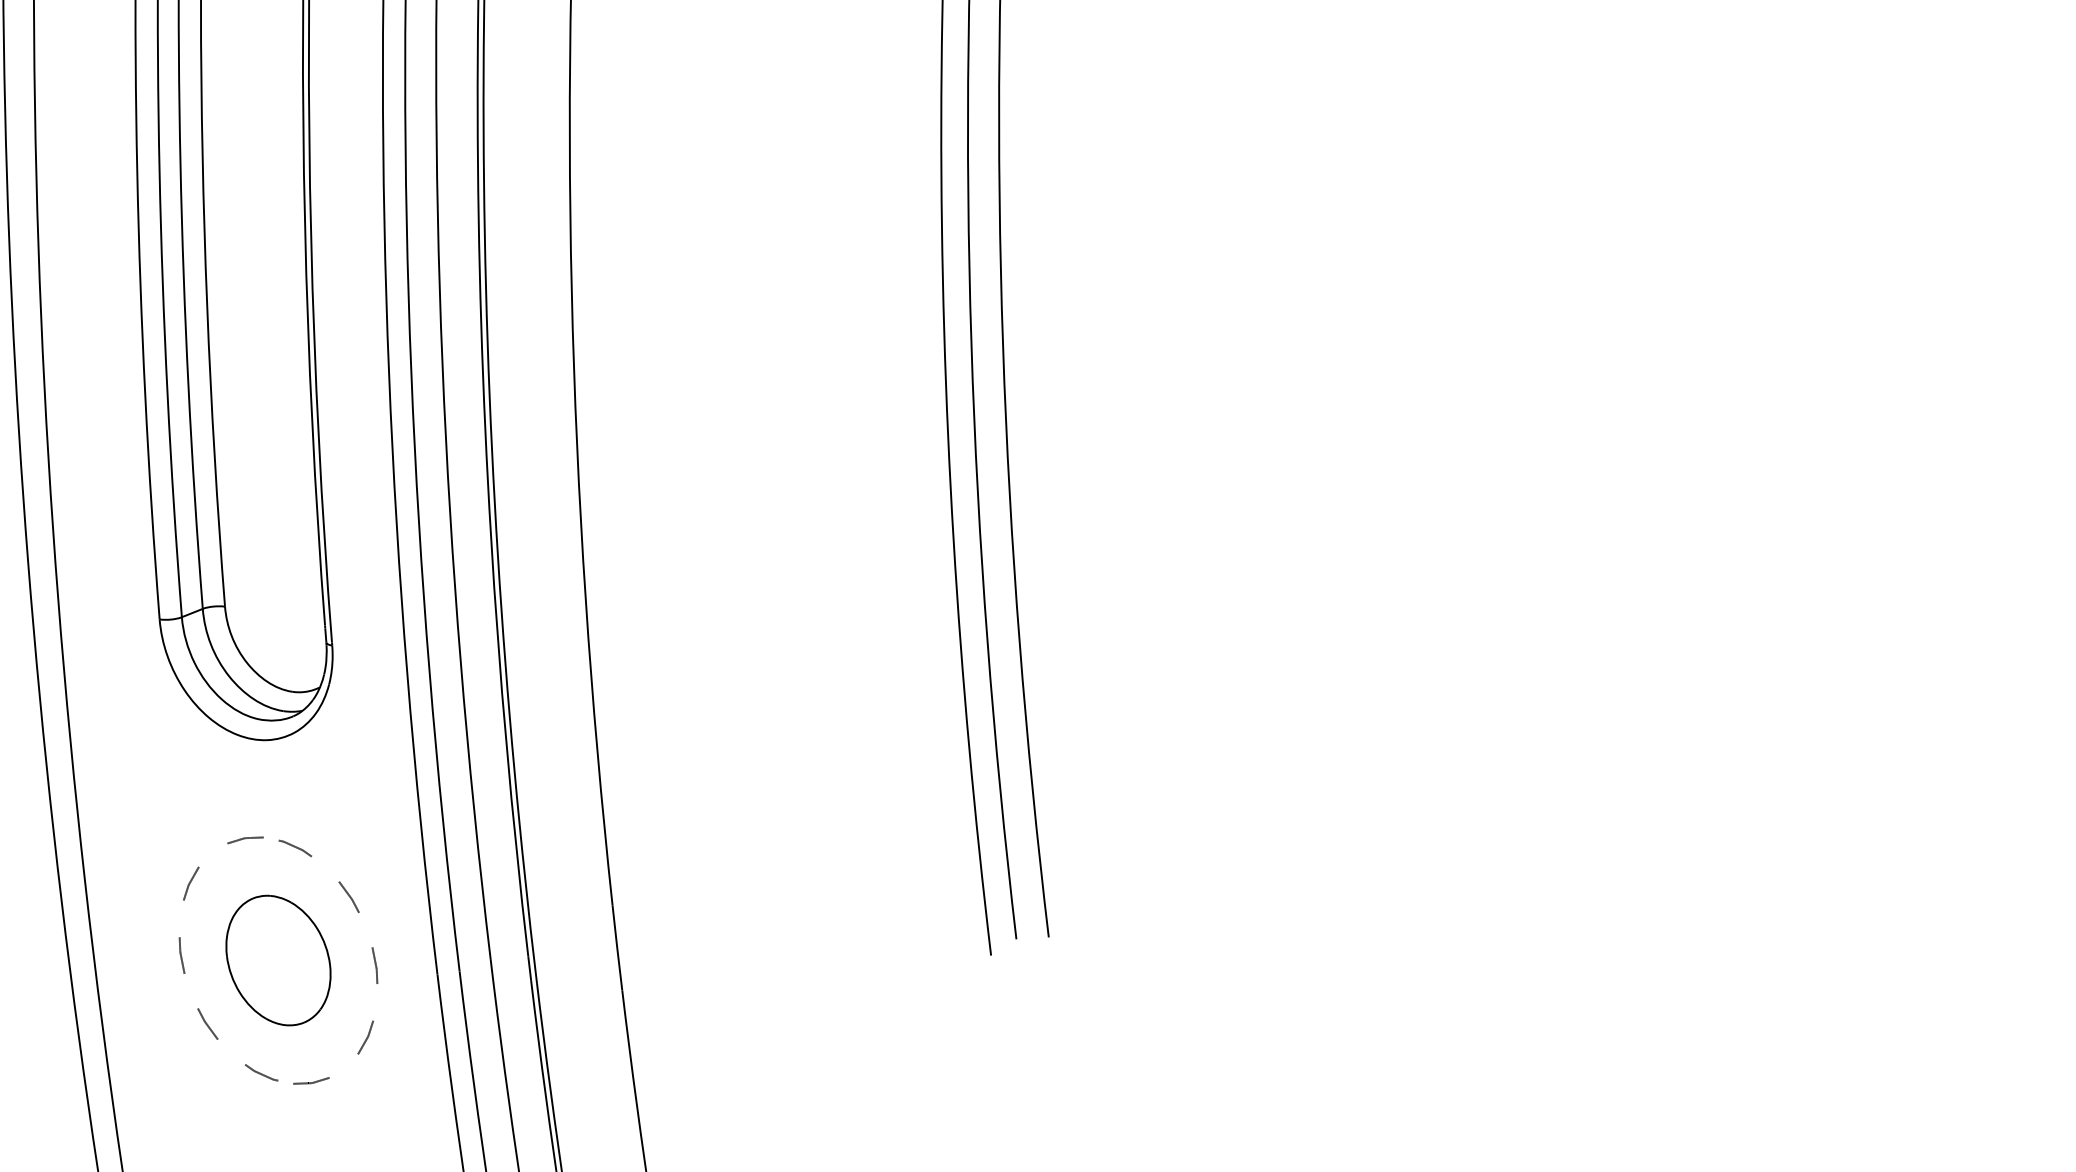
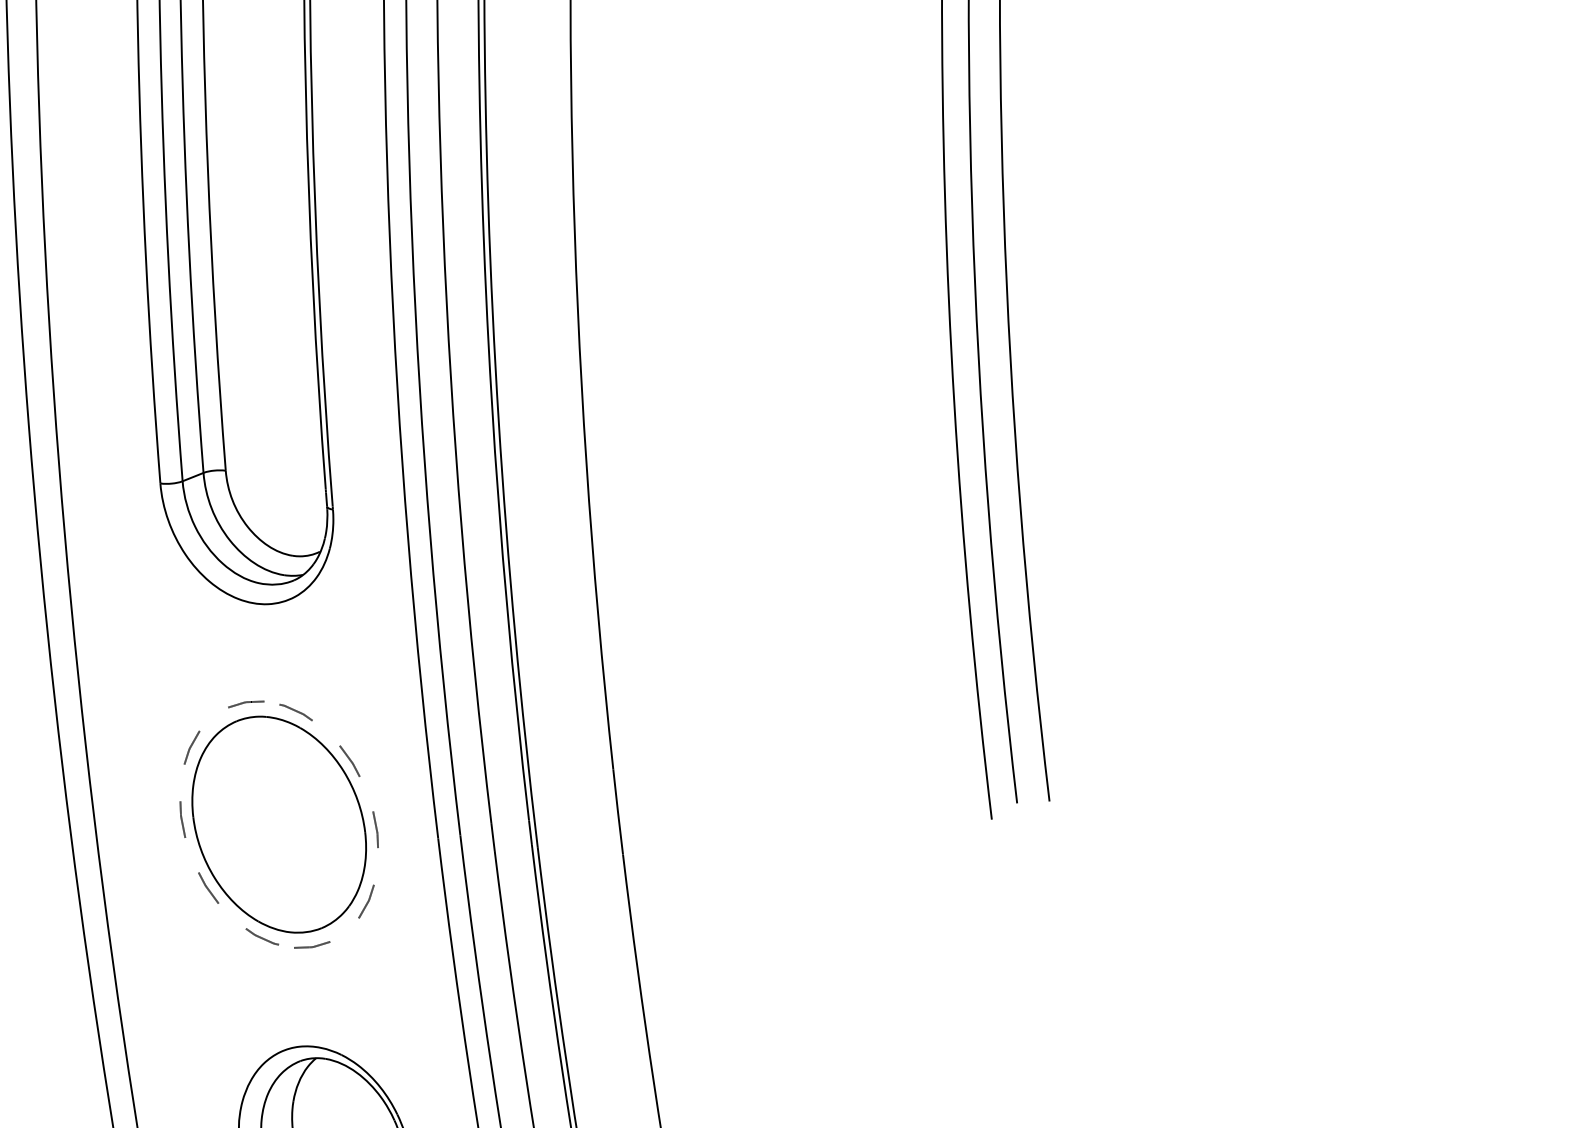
part: (278, 960) -> (279, 824), size x1.67

